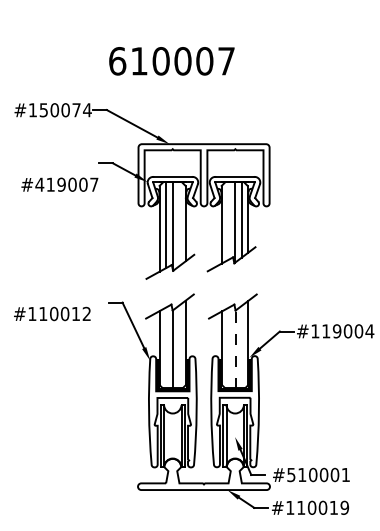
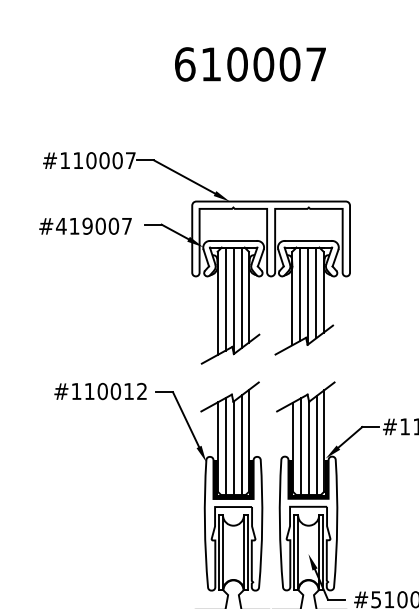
text: (171, 61) -> (249, 64), moved
text: (65, 110) -> (104, 160), #150074 -> #110007
text: (59, 184) -> (85, 225), moved
line: (228, 220) -> (300, 293), added
line: (179, 223) -> (241, 297), added
text: (52, 313) -> (100, 390), moved
line: (179, 347) -> (241, 446), added
line: (242, 347) -> (317, 446), added
line: (166, 348) -> (225, 447), added
line: (228, 348) -> (300, 447), added
line: (235, 349) -> (308, 448), dashed -> solid

